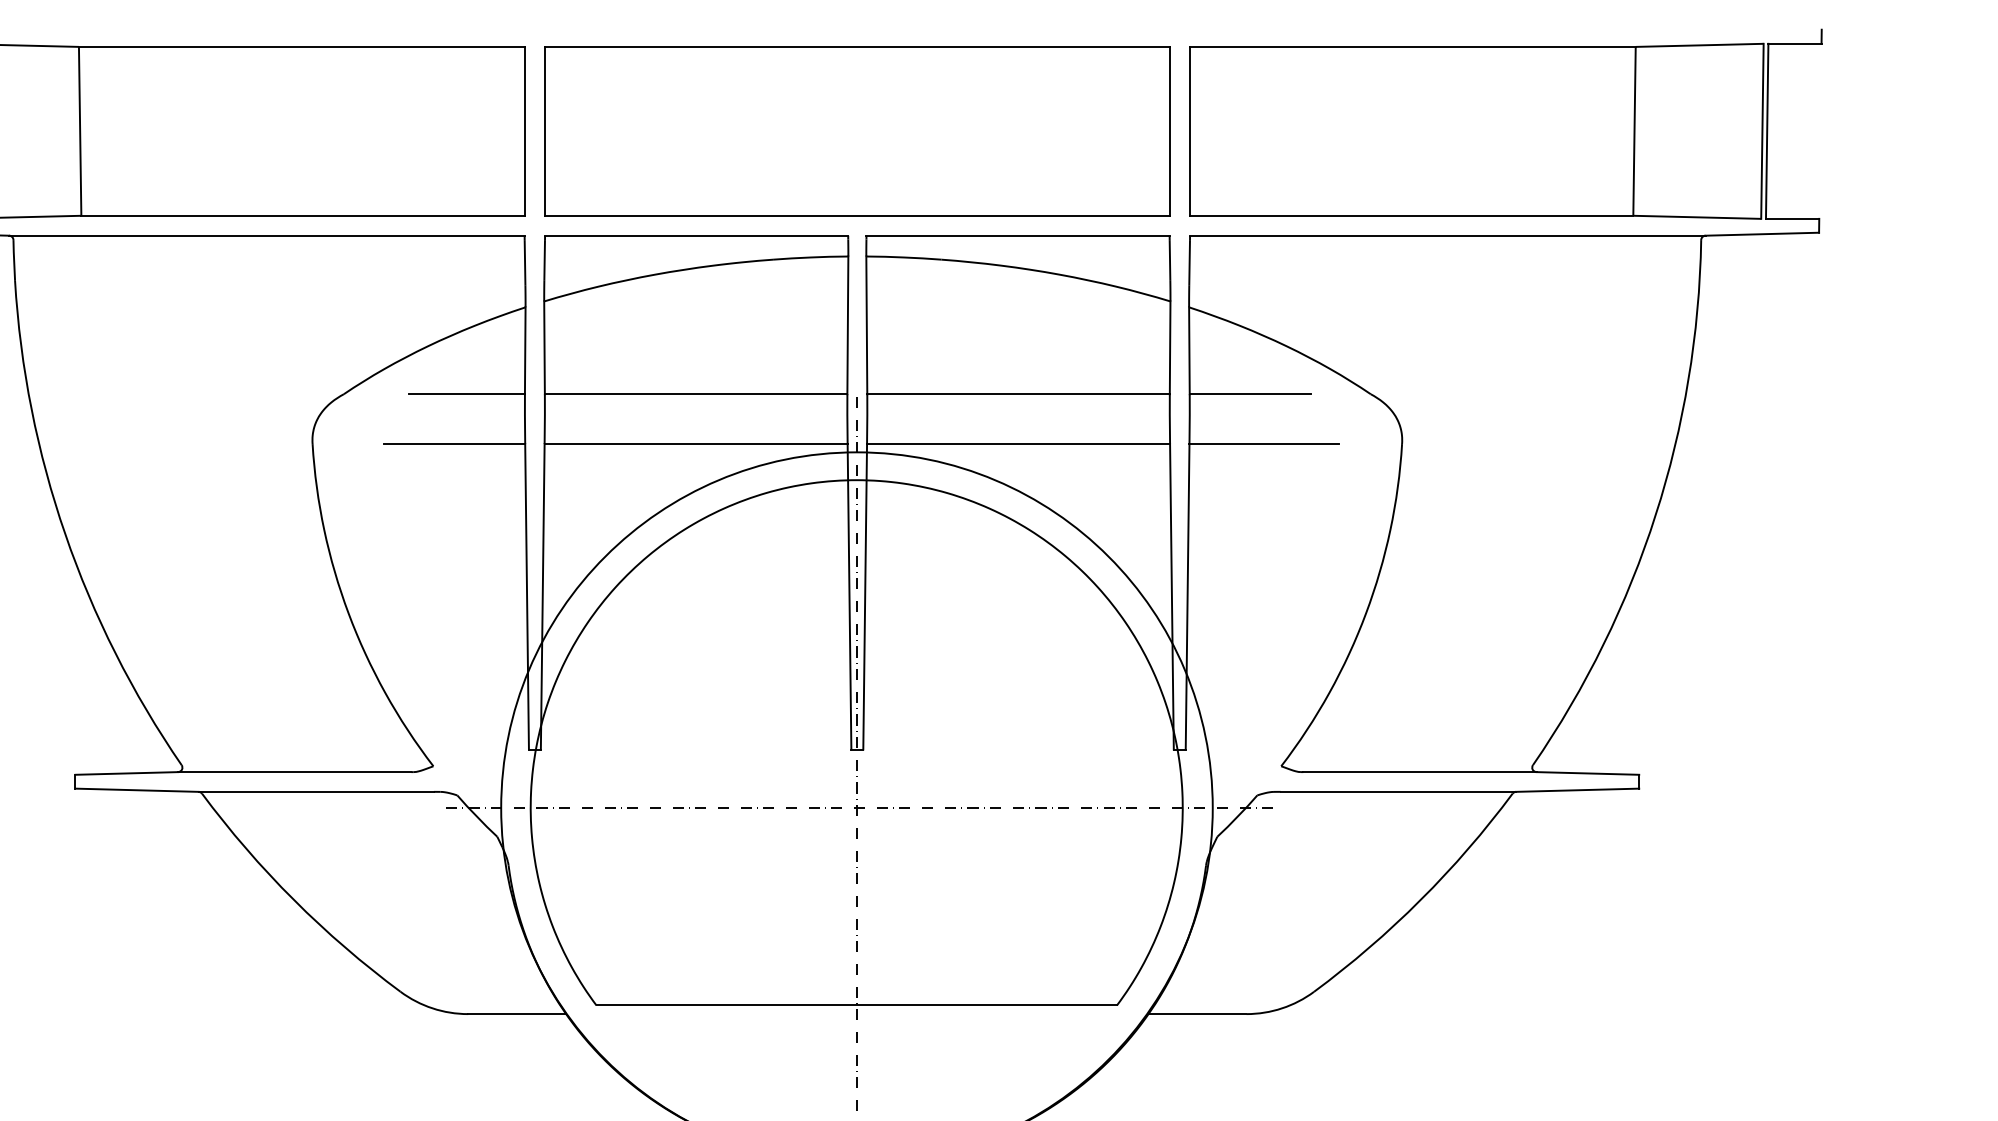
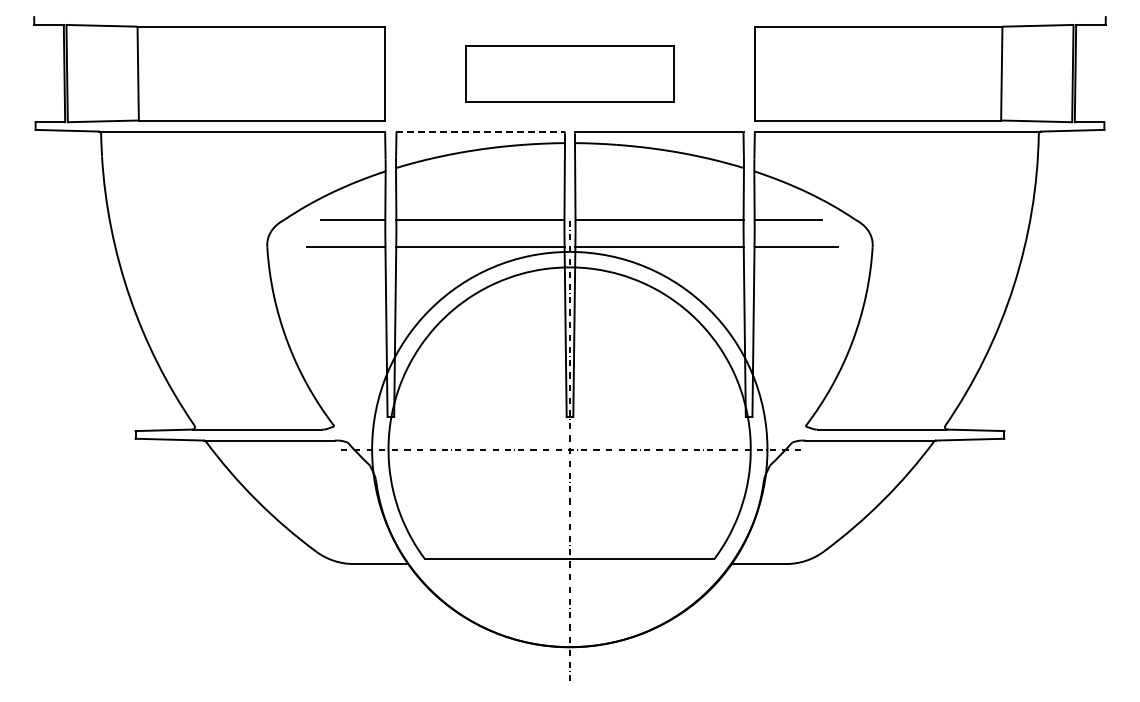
part: (856, 131) -> (569, 73), size x0.6
line: (698, 235) -> (481, 131), solid -> dashed

